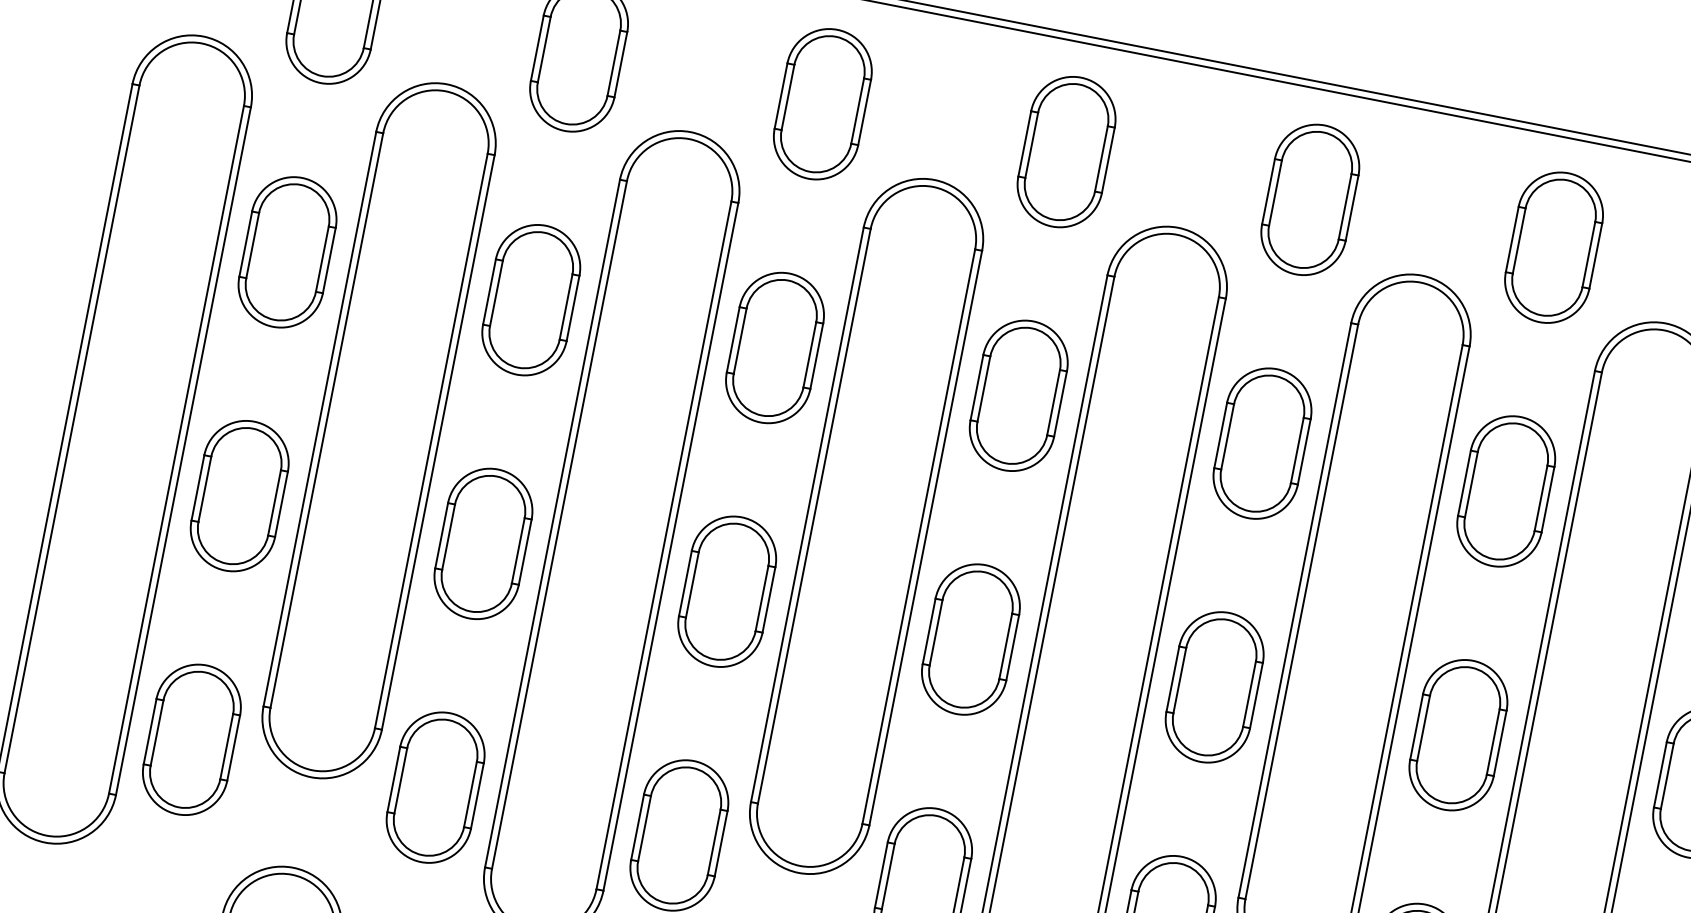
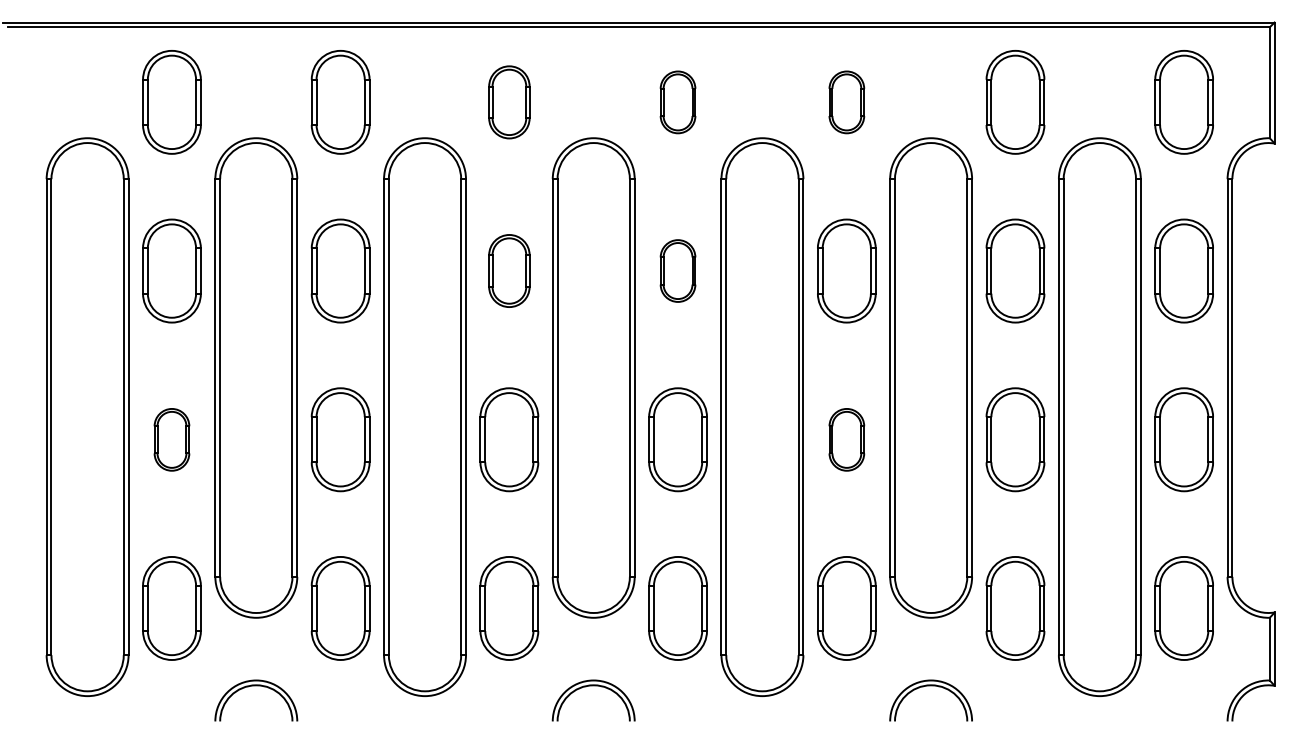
part: (822, 104) -> (509, 102), size x0.7
part: (1065, 152) -> (677, 102), size x0.6
part: (1309, 200) -> (846, 102), size x0.6
part: (775, 347) -> (509, 270), size x0.7
part: (1018, 394) -> (677, 270), size x0.6
part: (239, 495) -> (171, 439), size x0.6
part: (1214, 686) -> (846, 439), size x0.6

